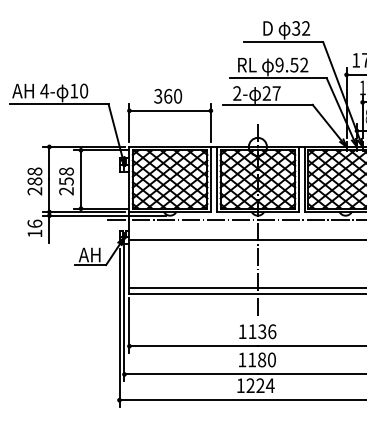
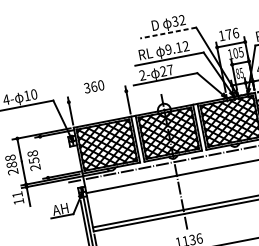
line: (283, 42) -> (168, 33), solid -> dashed
text: (294, 64) -> (178, 47), 9.52 -> 9.12
line: (169, 110) -> (97, 96), removed
line: (81, 179) -> (44, 157), removed
text: (34, 223) -> (17, 194), 16 -> 11

